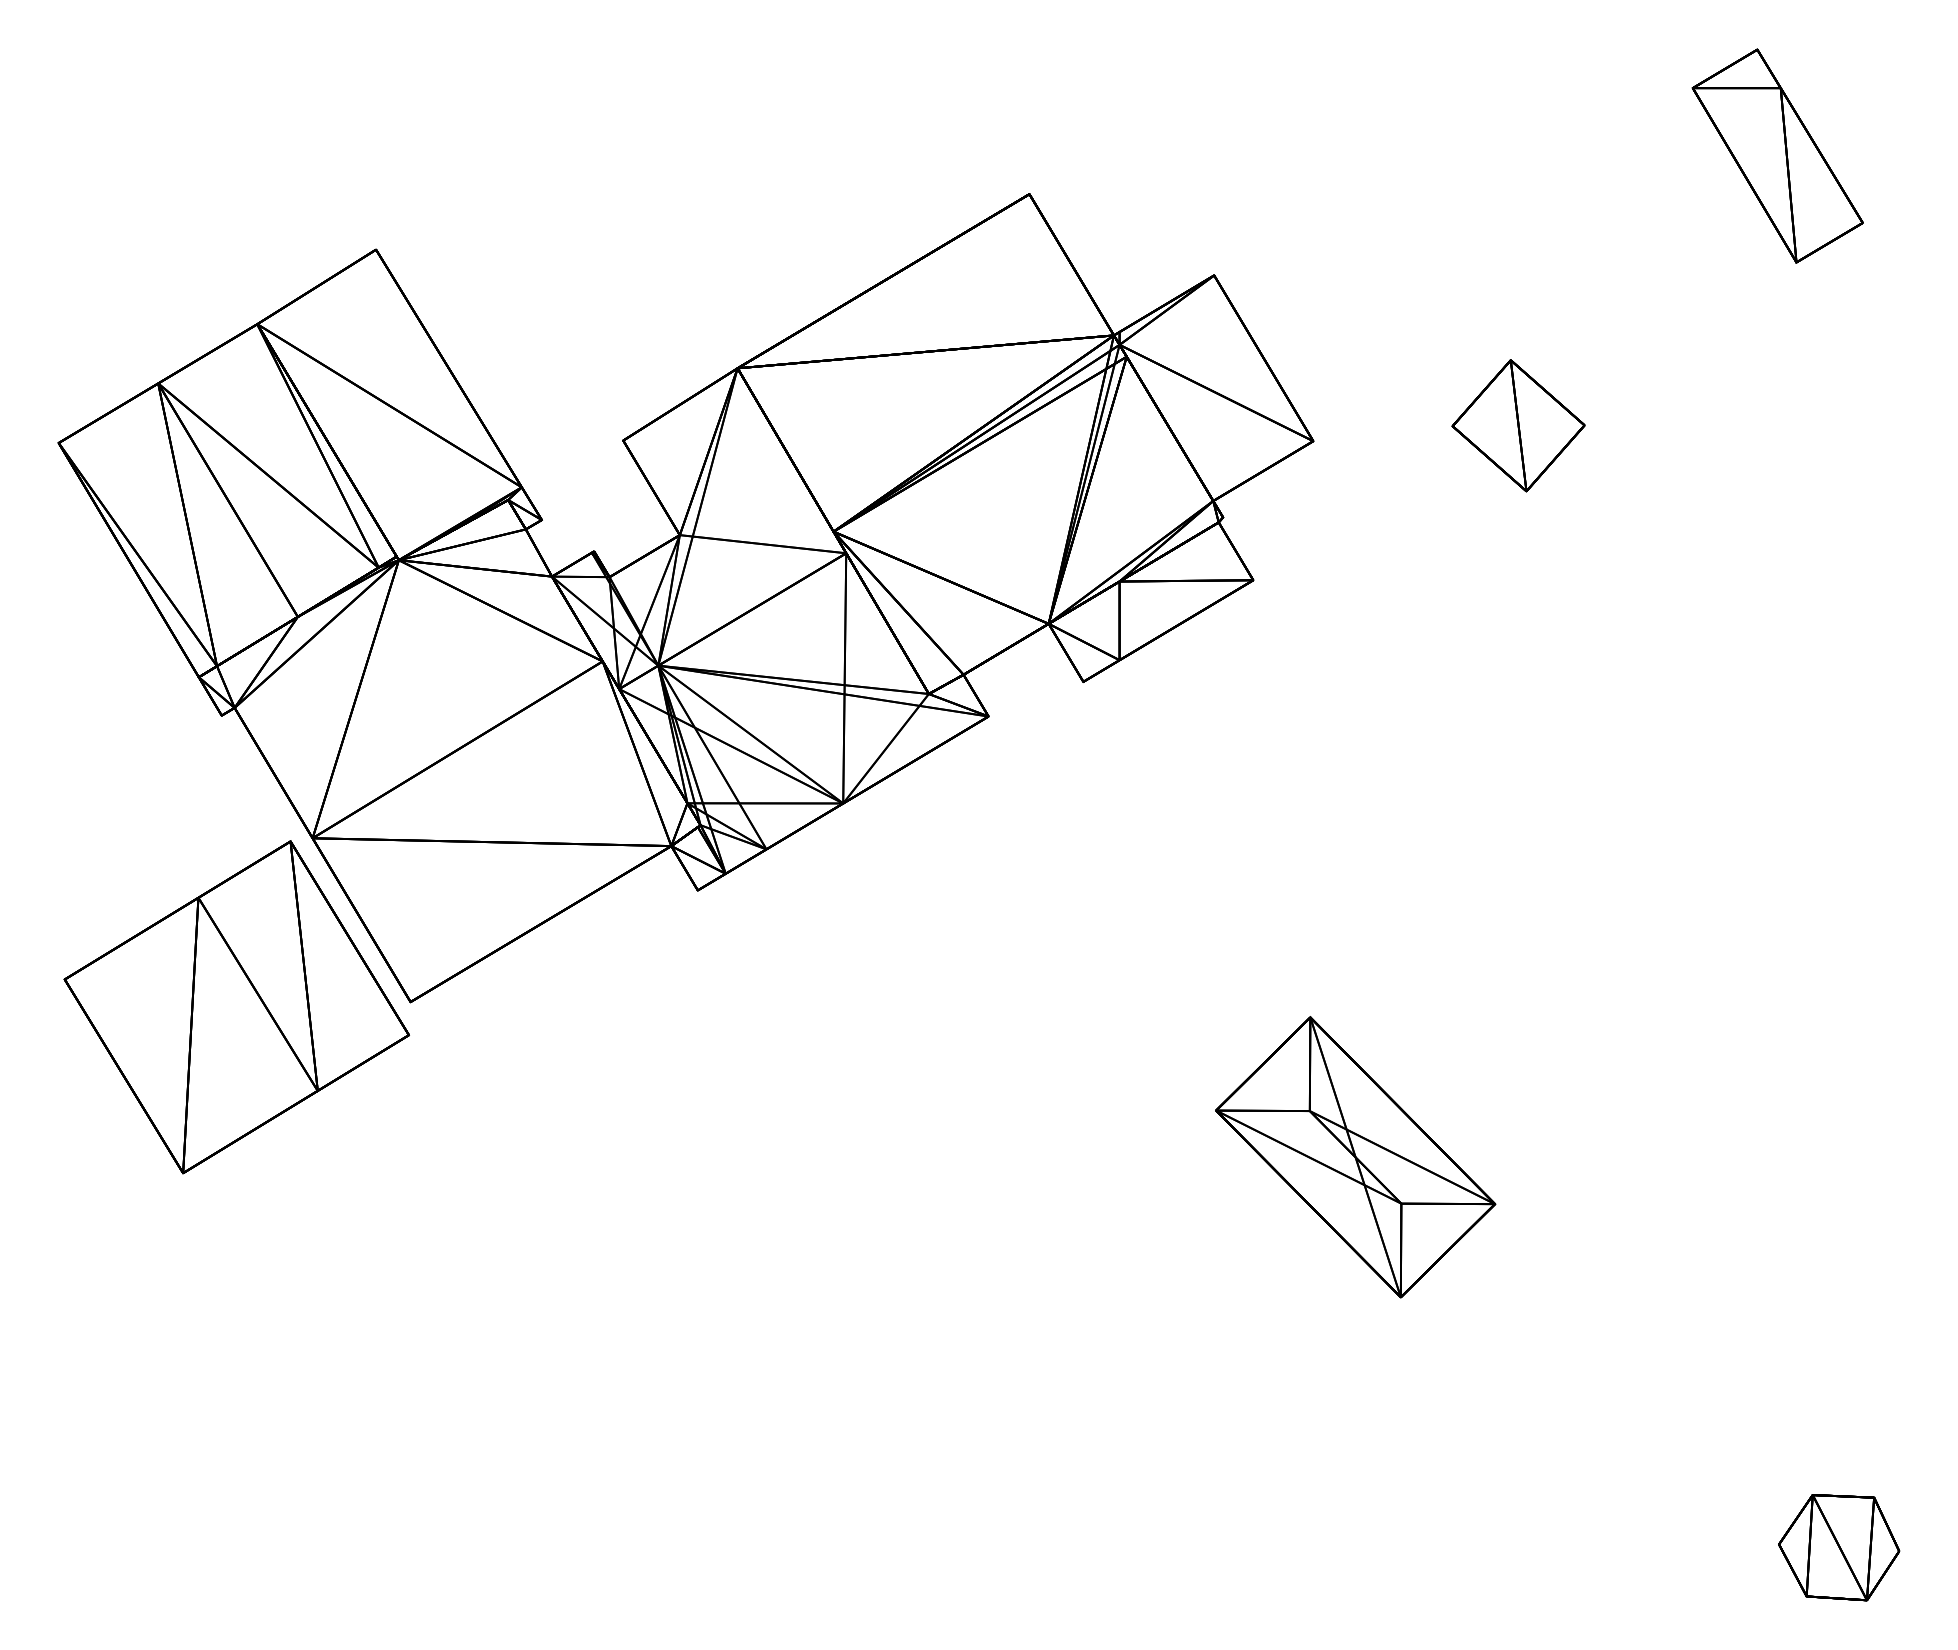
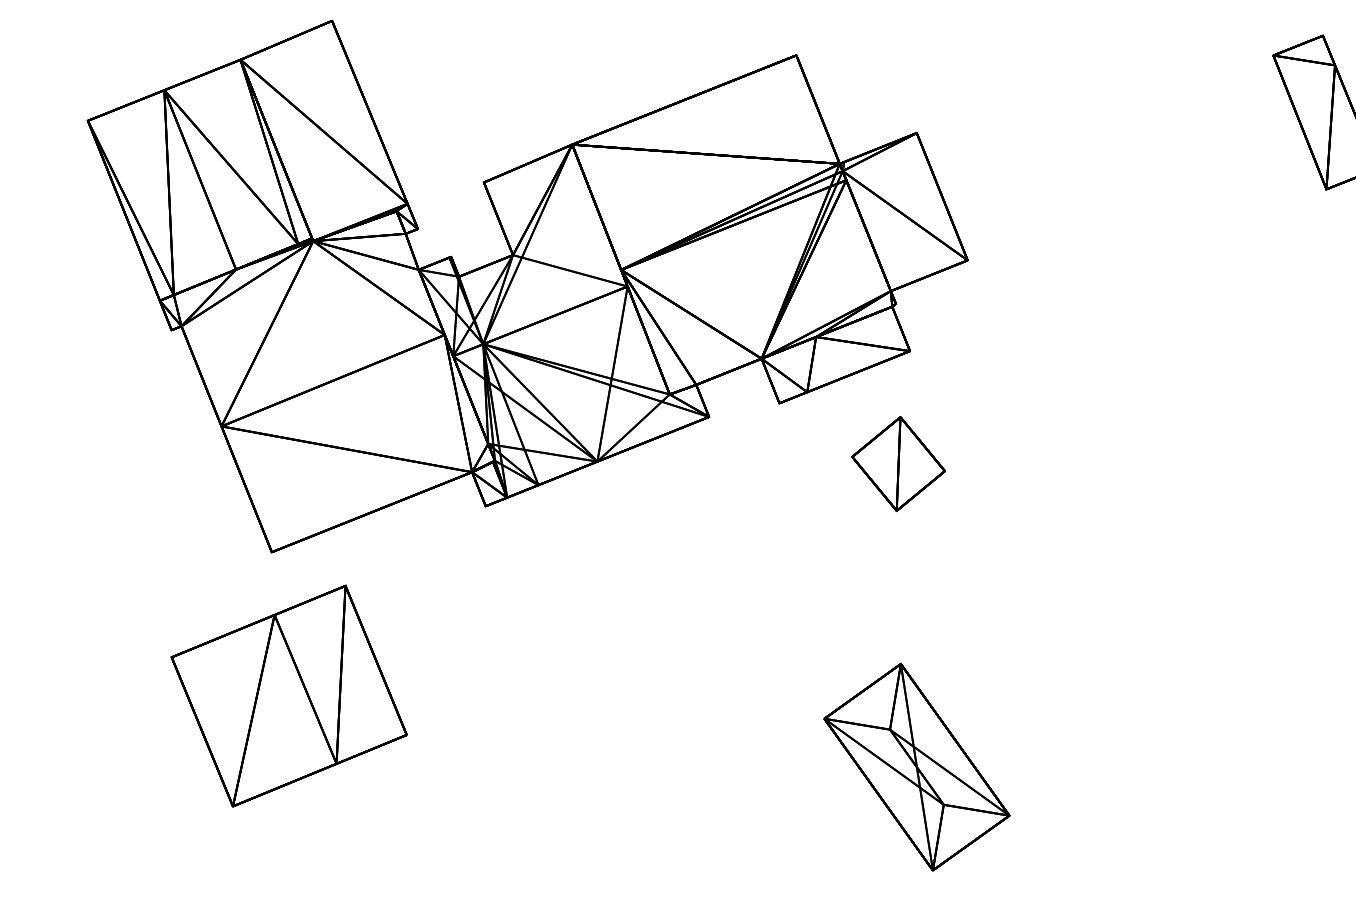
part: (1518, 425) -> (898, 463), moved
part: (236, 1007) -> (288, 696), moved

